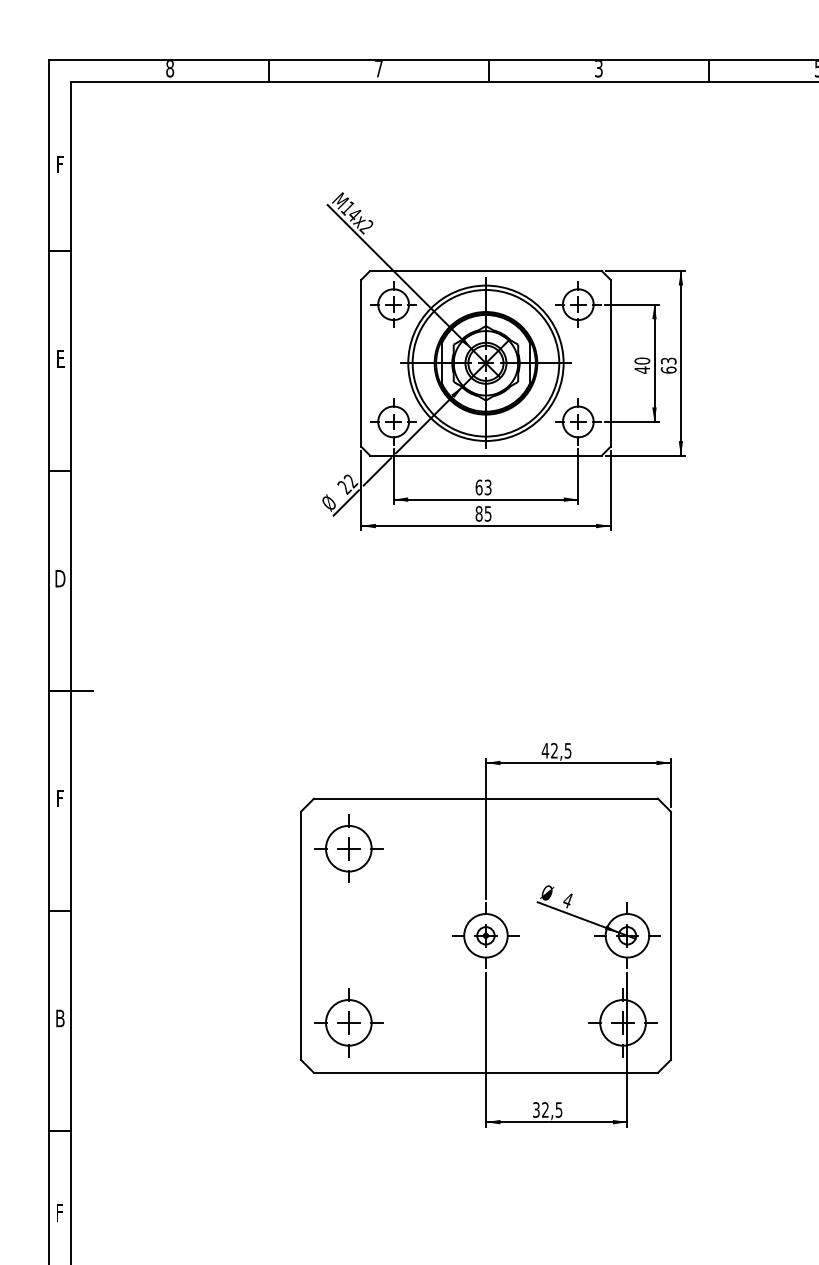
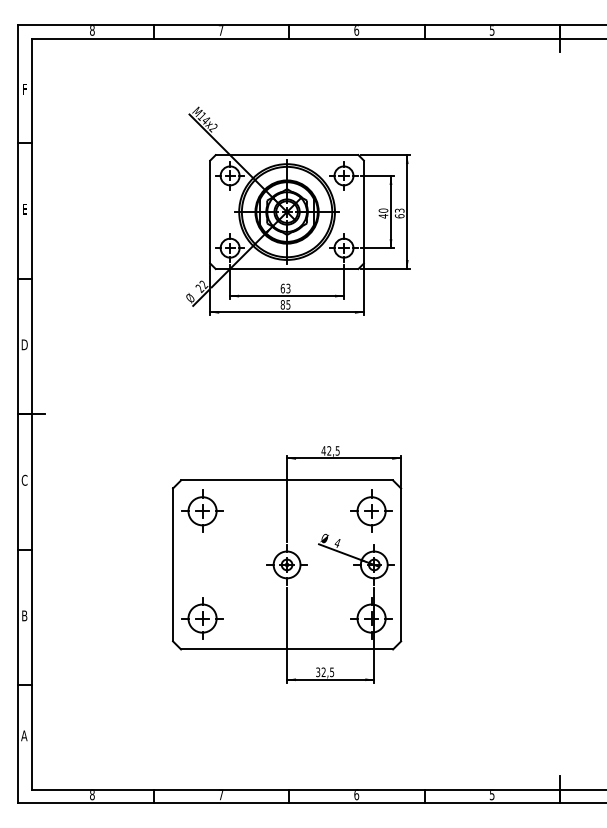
text: (598, 68) -> (356, 30), 3 -> 6
text: (59, 797) -> (24, 479), F -> C
part: (622, 847) -> (371, 510), added
text: (59, 1212) -> (24, 735), F -> A

